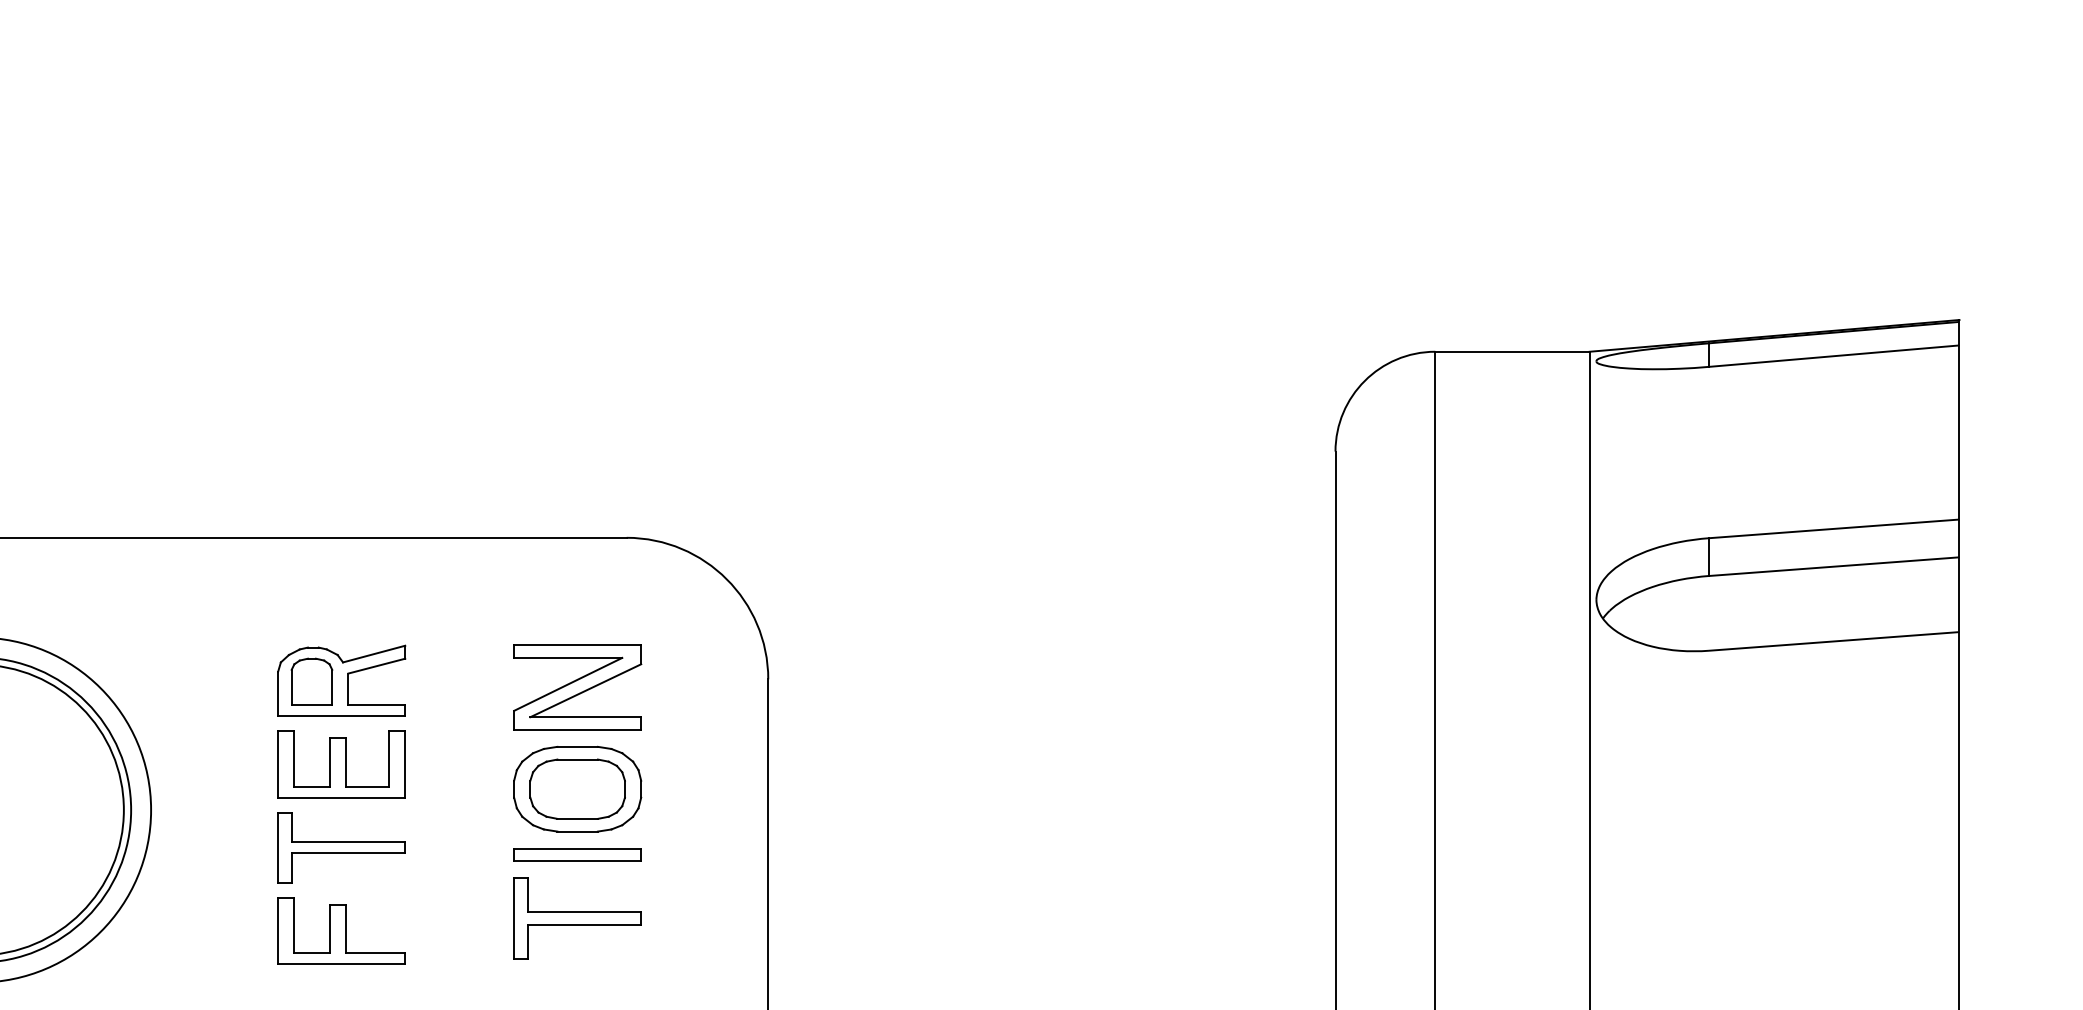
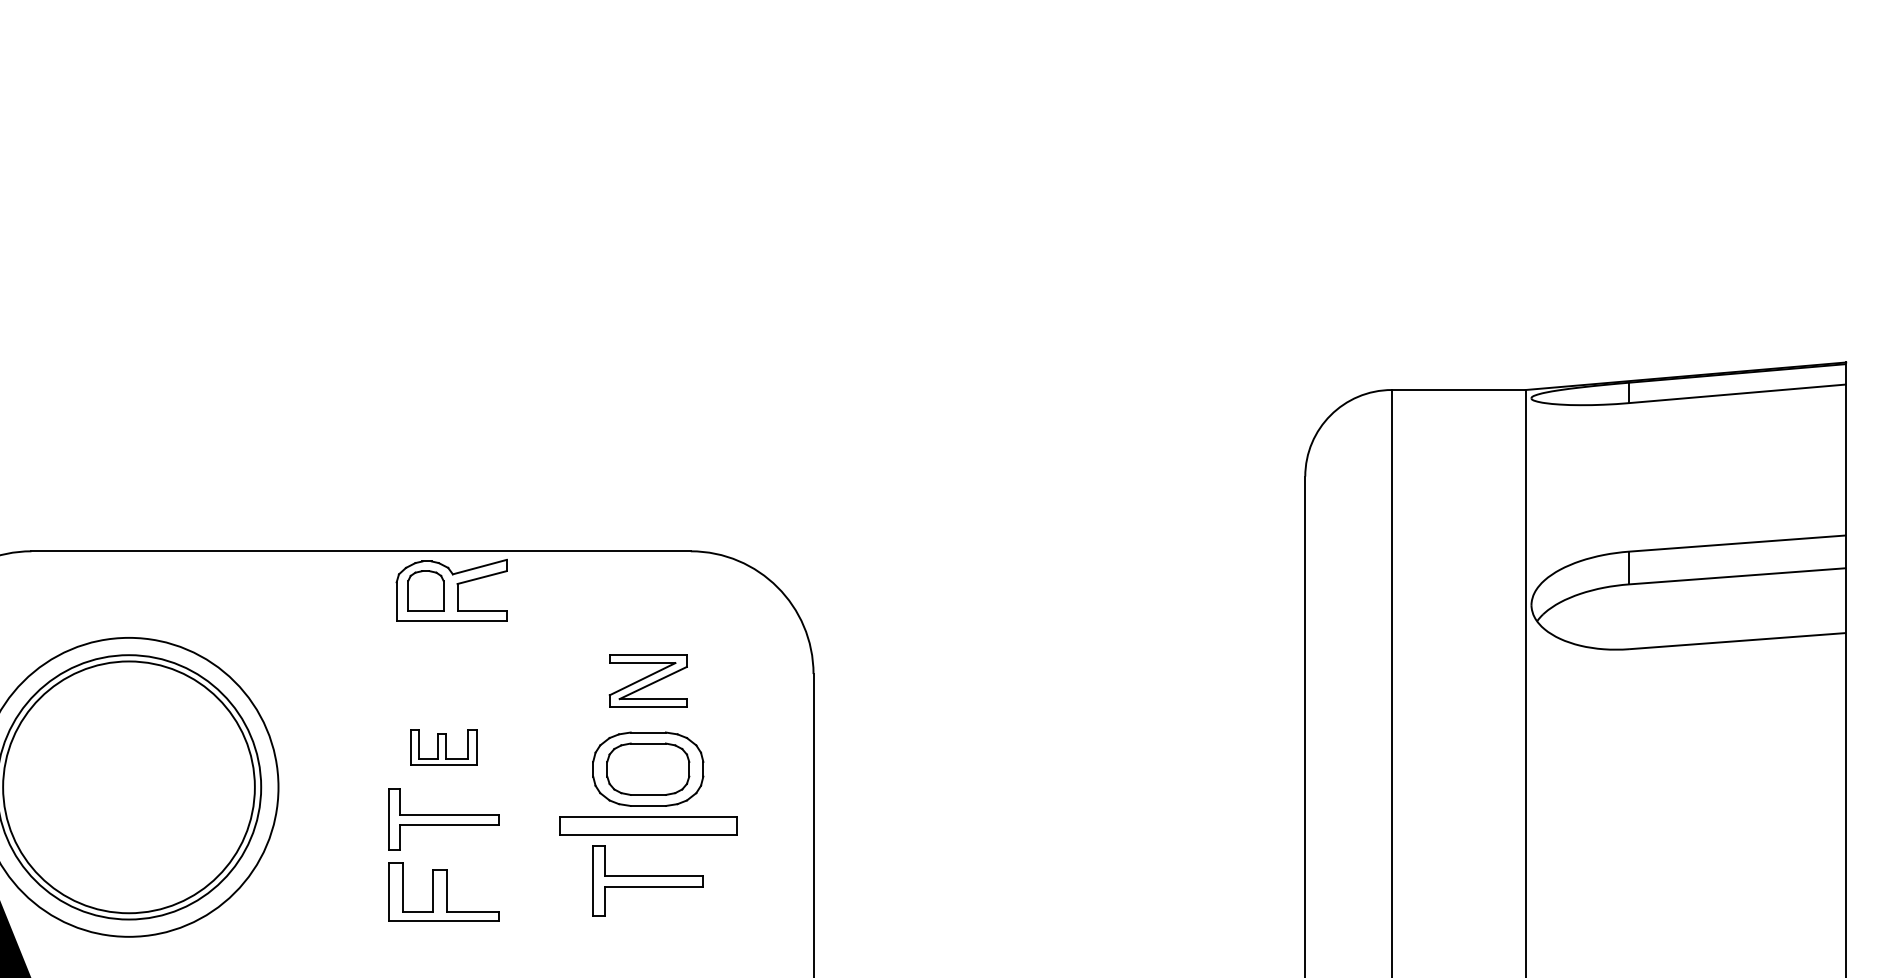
part: (341, 679) -> (451, 589), moved
part: (577, 686) -> (648, 680), size x0.7
part: (341, 764) -> (443, 747), size x0.6
part: (576, 855) -> (647, 826), size x1.6

